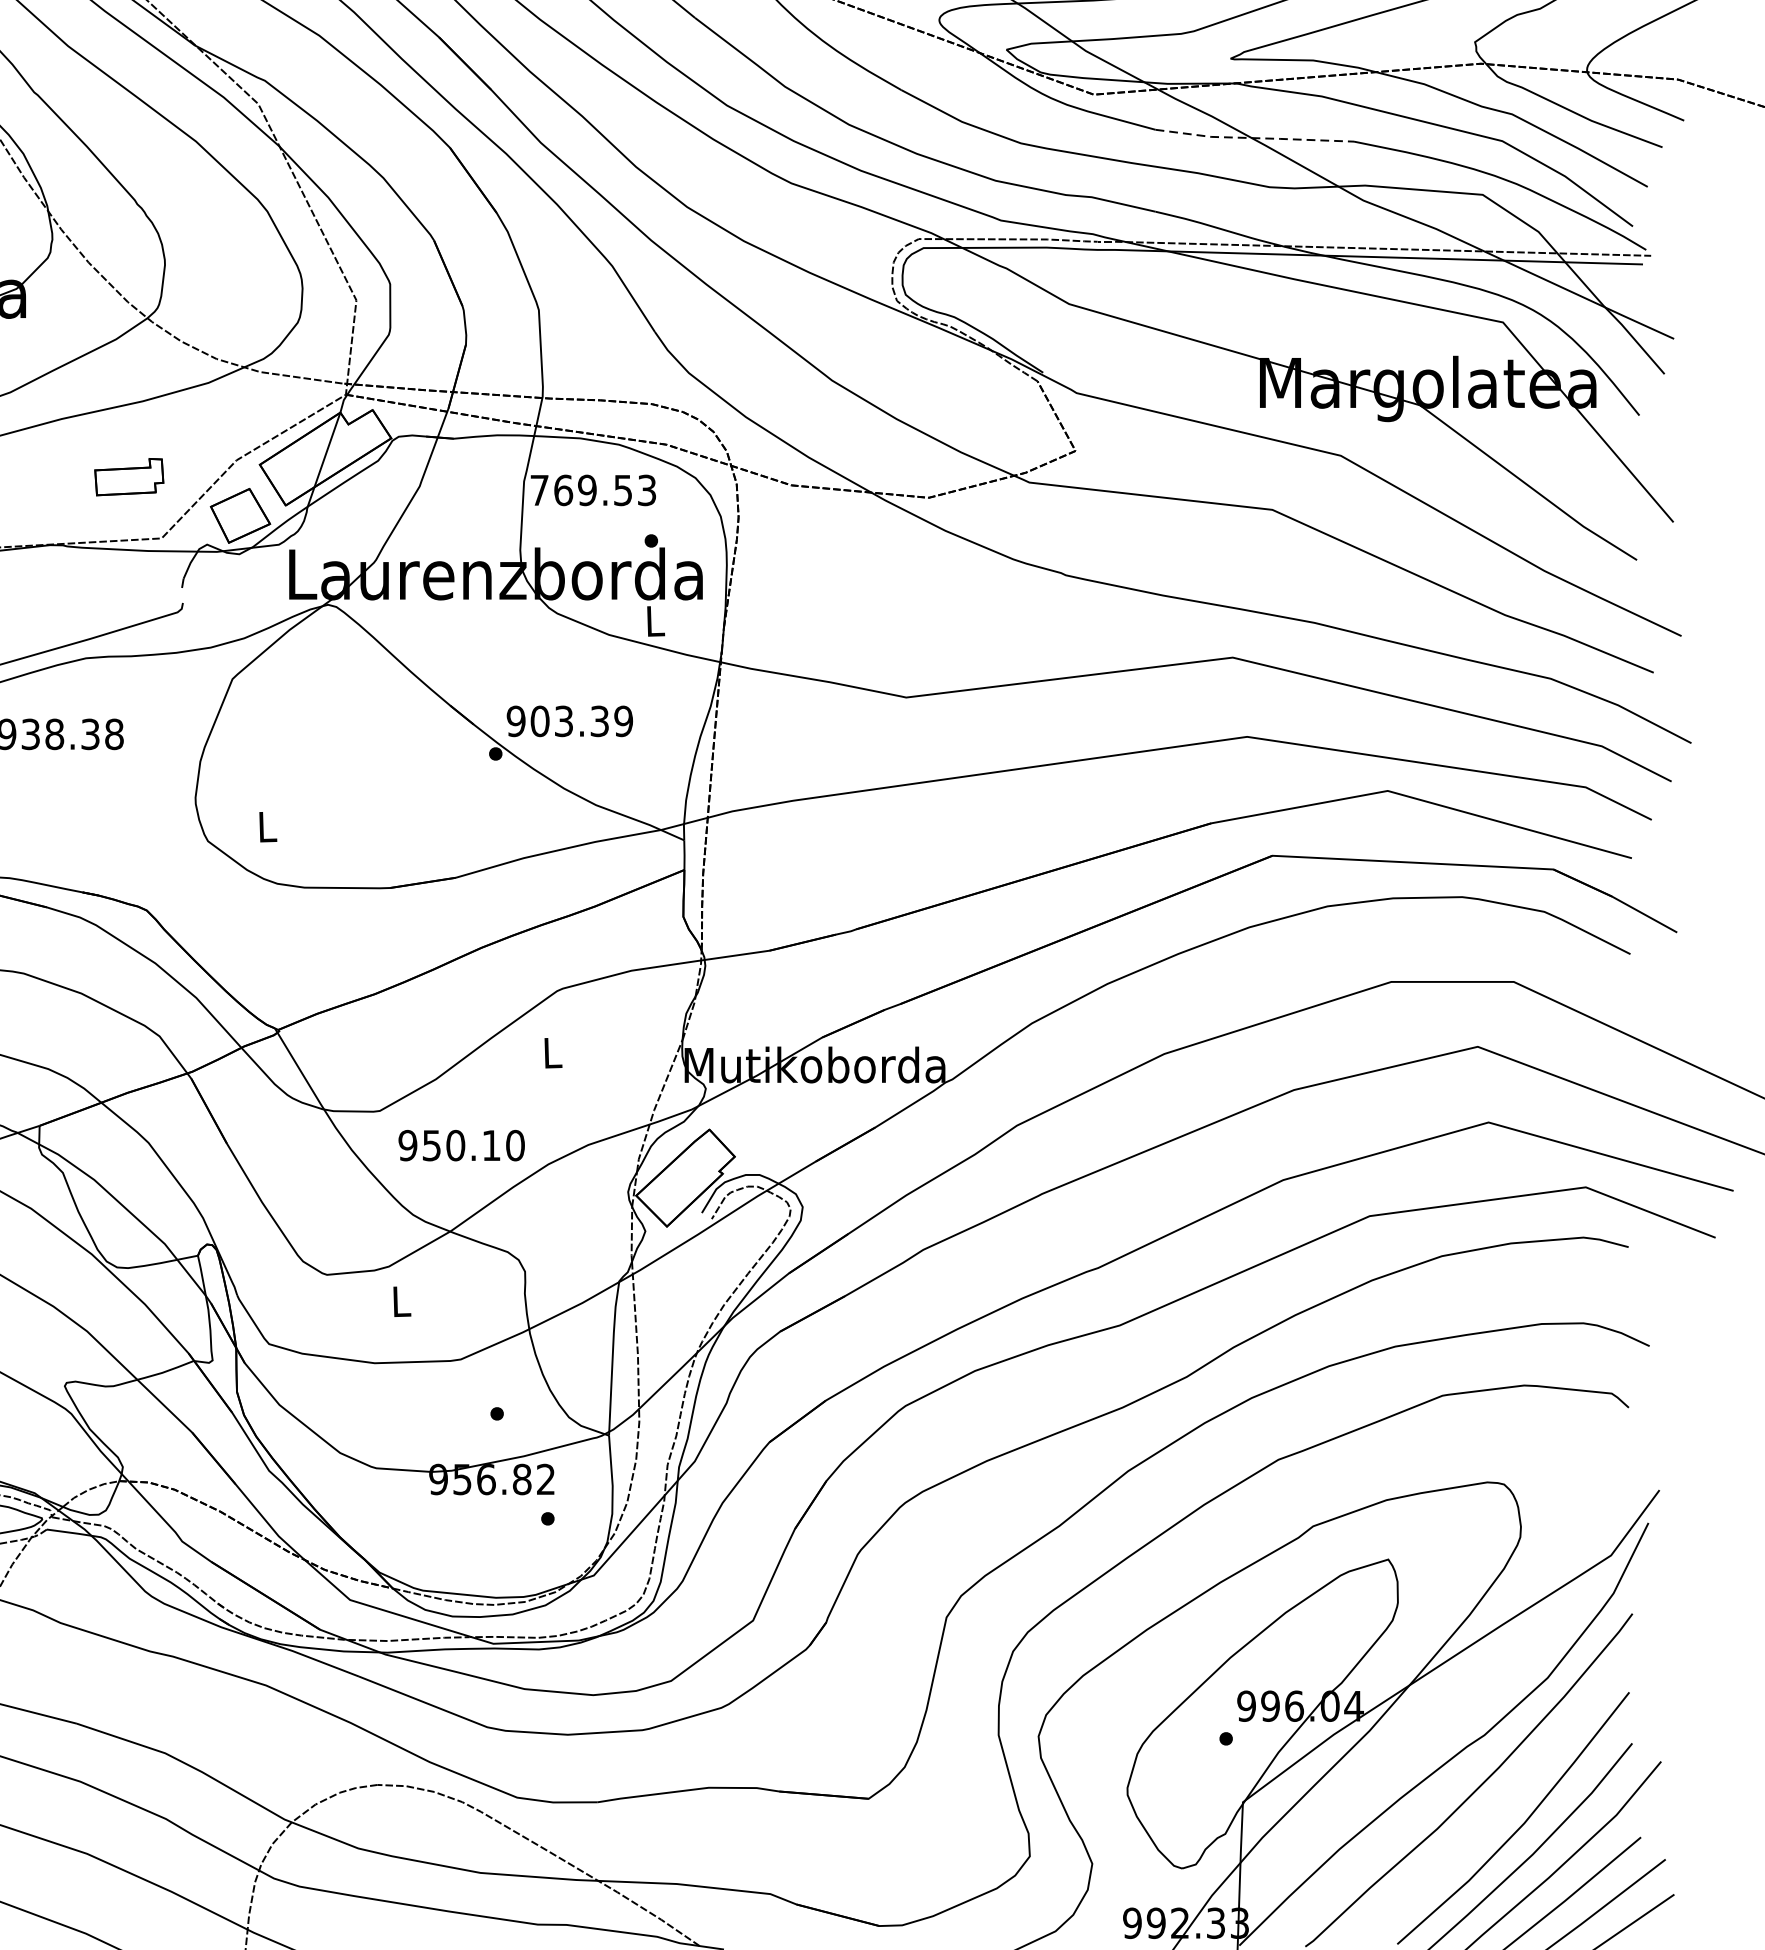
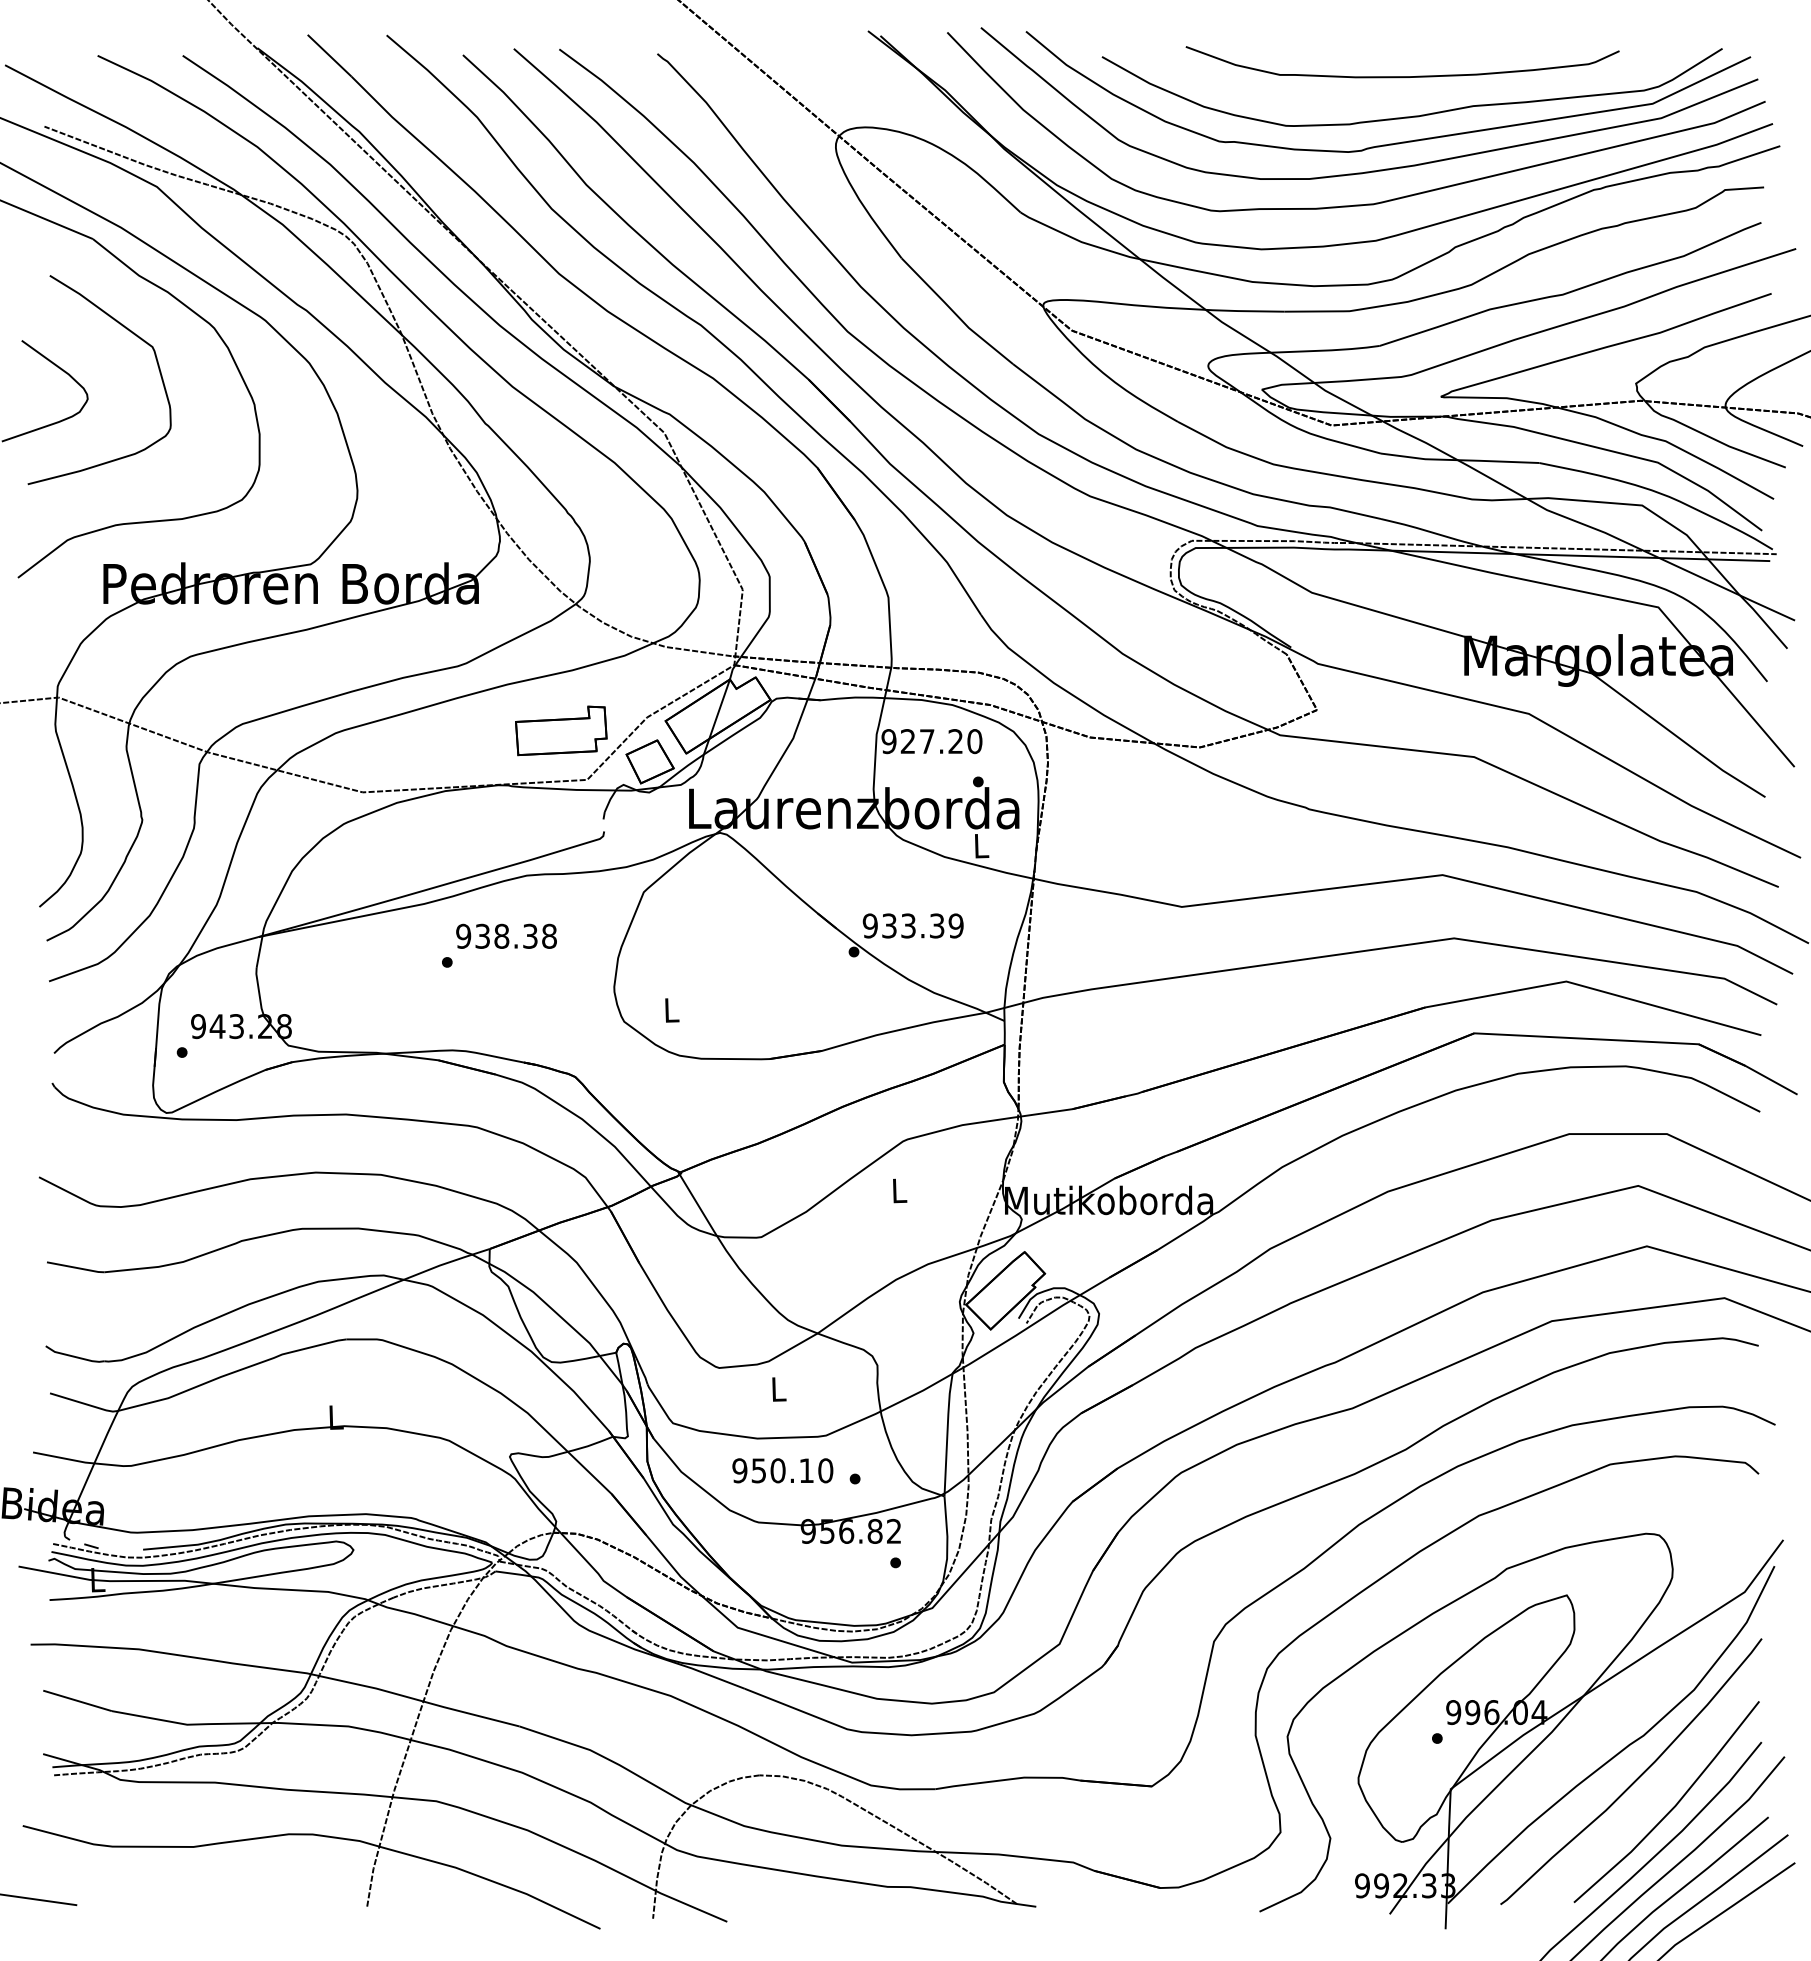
line: (1255, 138) -> (1460, 460), dashed -> solid
part: (129, 476) -> (561, 730), size x1.67
text: (592, 490) -> (931, 741), 769.53 -> 927.20
text: (540, 720) -> (889, 925), 903.39 -> 933.39
text: (461, 1145) -> (782, 1470), moved

